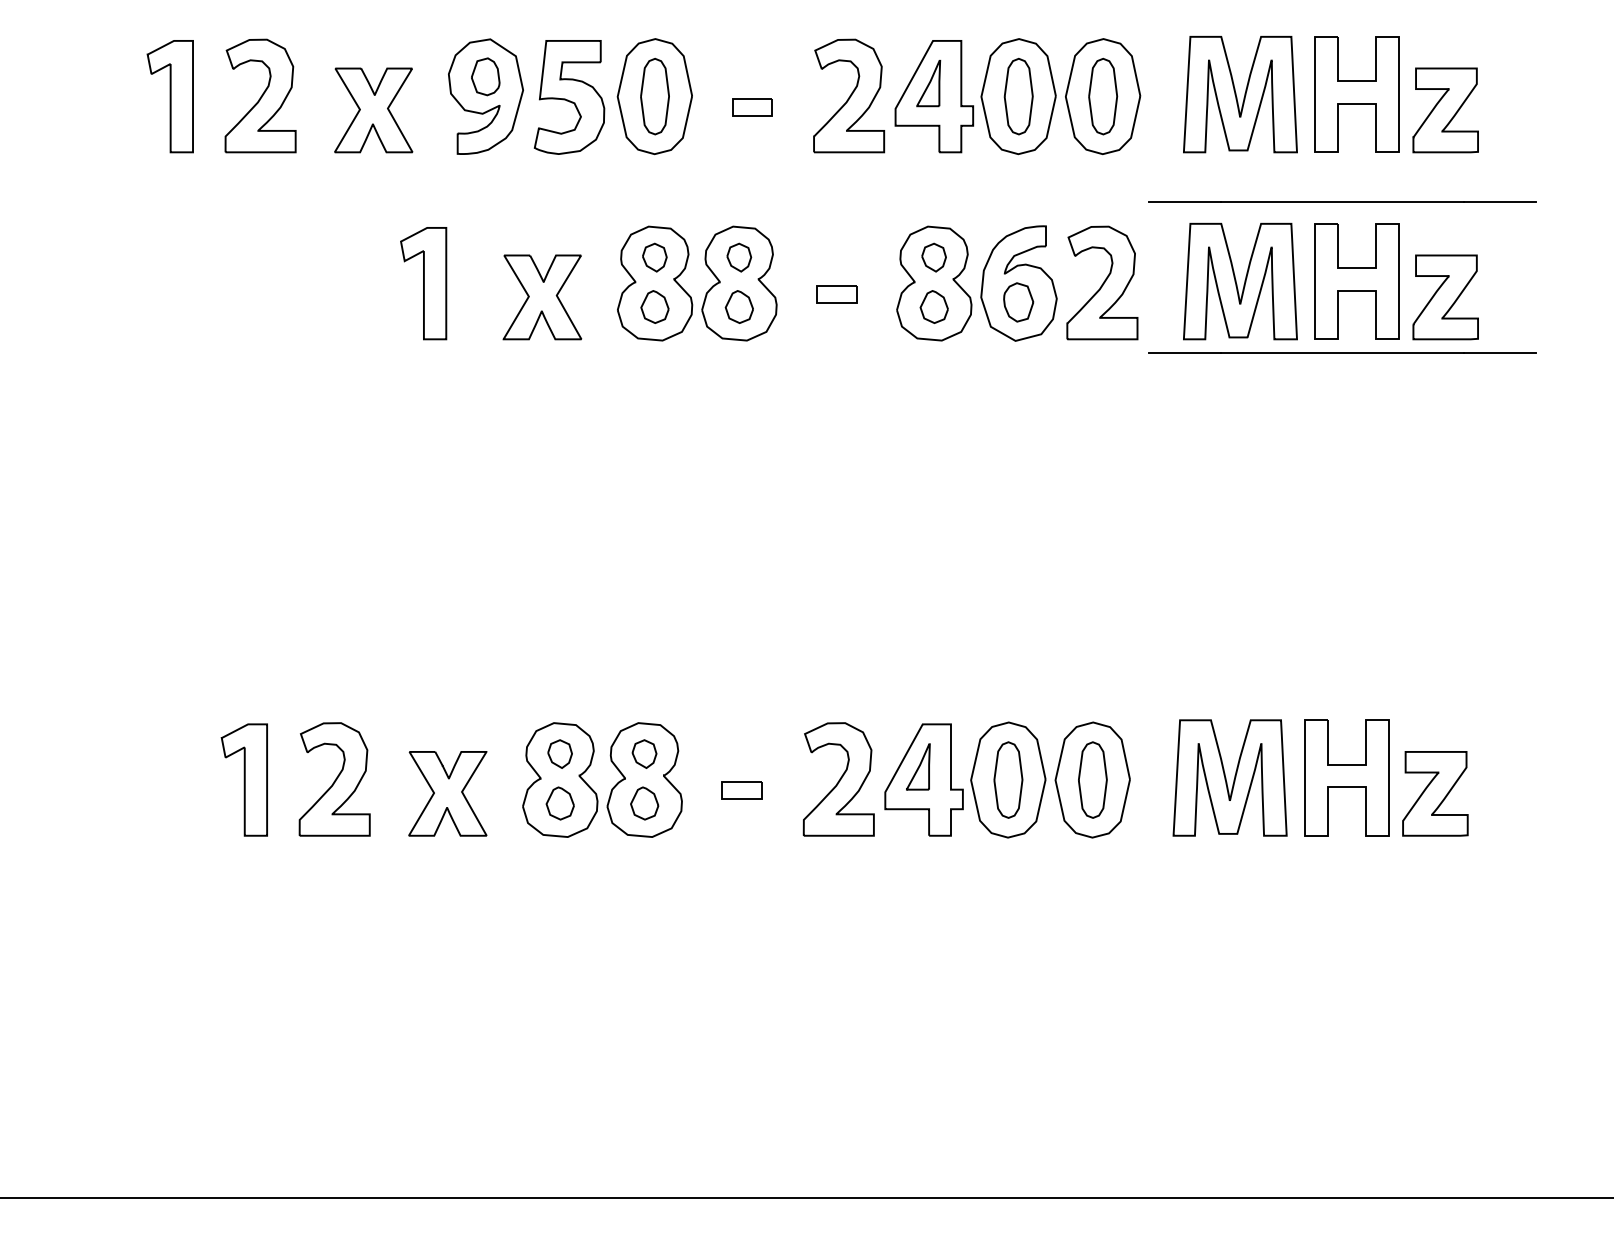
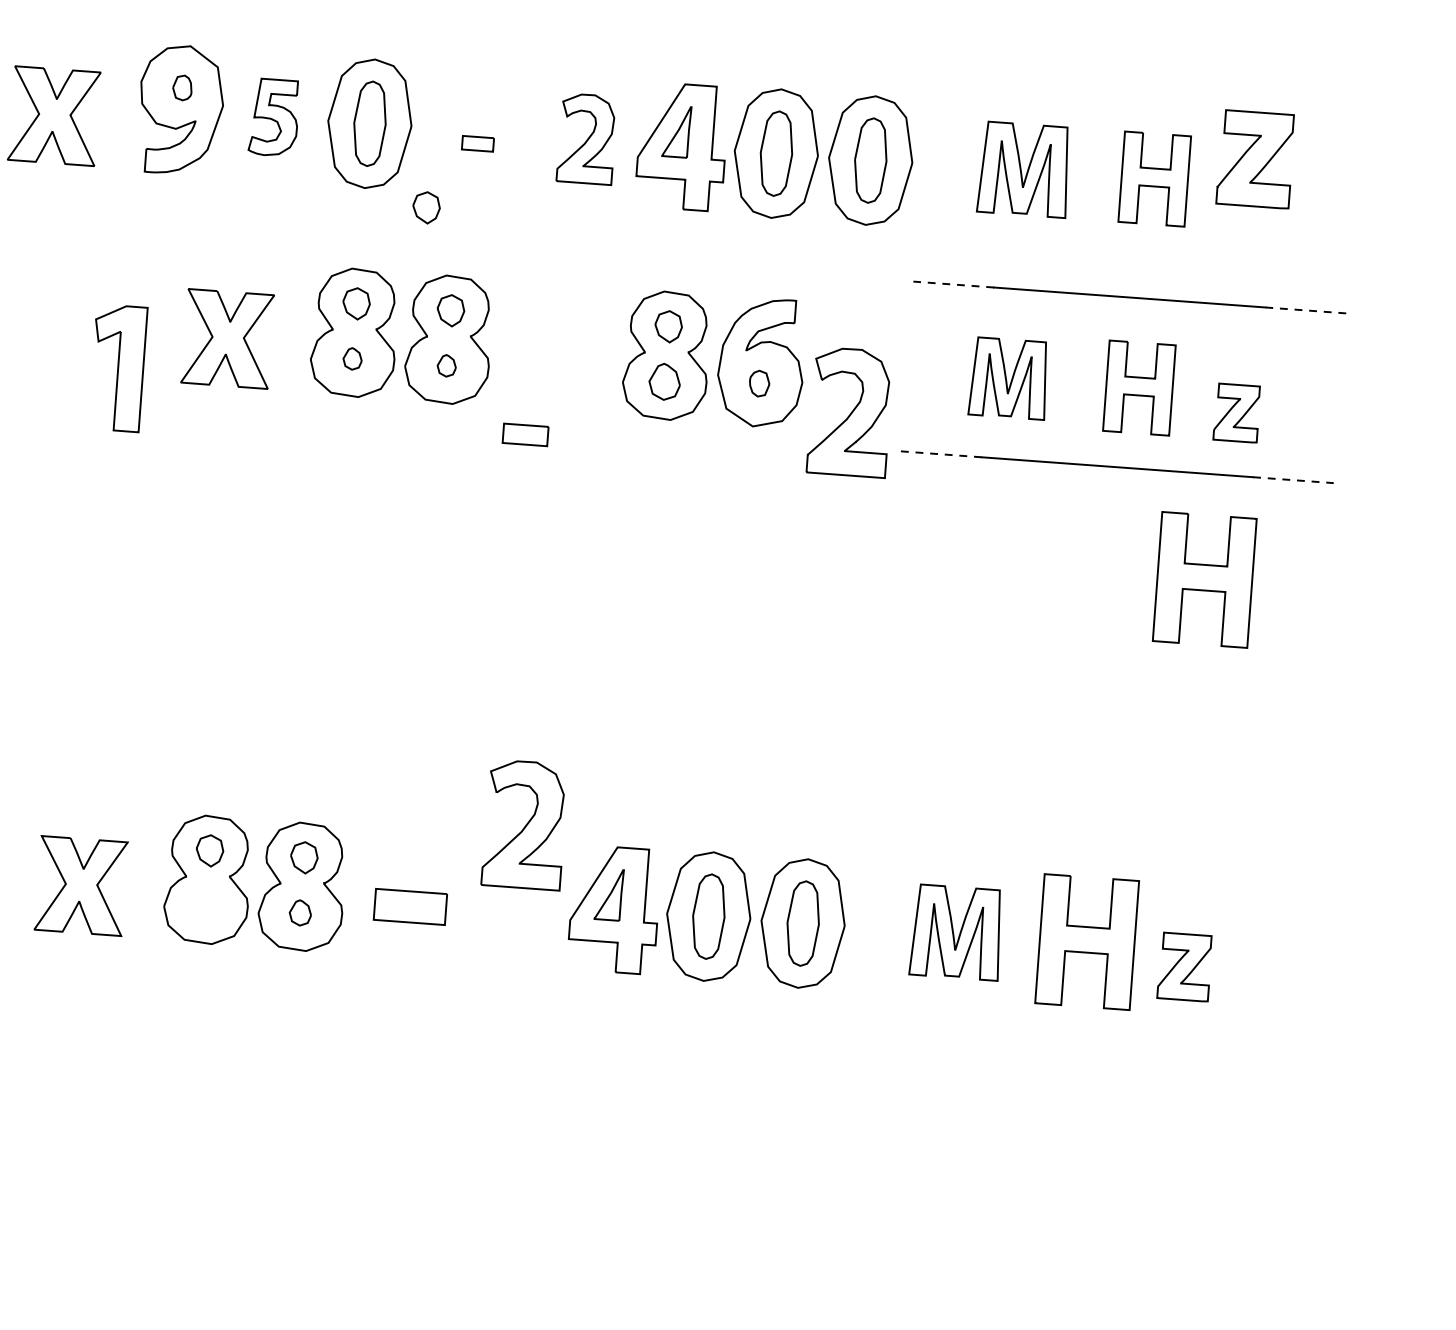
part: (485, 76) -> (182, 87), size x0.6
part: (1240, 94) -> (1024, 169), size x0.7
part: (1356, 94) -> (1154, 179), size x0.7
part: (849, 95) -> (587, 138), size x0.7
part: (569, 97) -> (274, 117), size x0.6
part: (752, 107) -> (478, 143), size x0.7
part: (1445, 110) -> (1255, 159), moved
part: (710, 167) -> (426, 207), added
line: (1184, 201) -> (953, 284), solid -> dashed
line: (1499, 201) -> (1305, 310), solid -> dashed
part: (1240, 281) -> (1009, 378), size x0.6
part: (1356, 281) -> (1138, 388), size x0.7
part: (1102, 282) -> (850, 411), moved
part: (423, 283) -> (117, 368), moved
part: (836, 294) -> (525, 435), moved
part: (1445, 297) -> (1236, 413), size x0.6
part: (1018, 302) -> (759, 383), size x0.6
part: (654, 306) -> (352, 358), size x0.6
part: (738, 306) -> (446, 365), size x0.6
line: (1185, 353) -> (941, 454), solid -> dashed
line: (1500, 353) -> (1293, 480), solid -> dashed
part: (1427, 447) -> (1204, 579), added
part: (1229, 777) -> (956, 931), size x0.7
part: (838, 779) -> (524, 824), moved
part: (741, 790) -> (409, 906), size x1.6
part: (1435, 793) -> (1185, 966), size x0.7
part: (559, 803) -> (205, 905), removed
part: (644, 803) -> (300, 912), size x0.7

